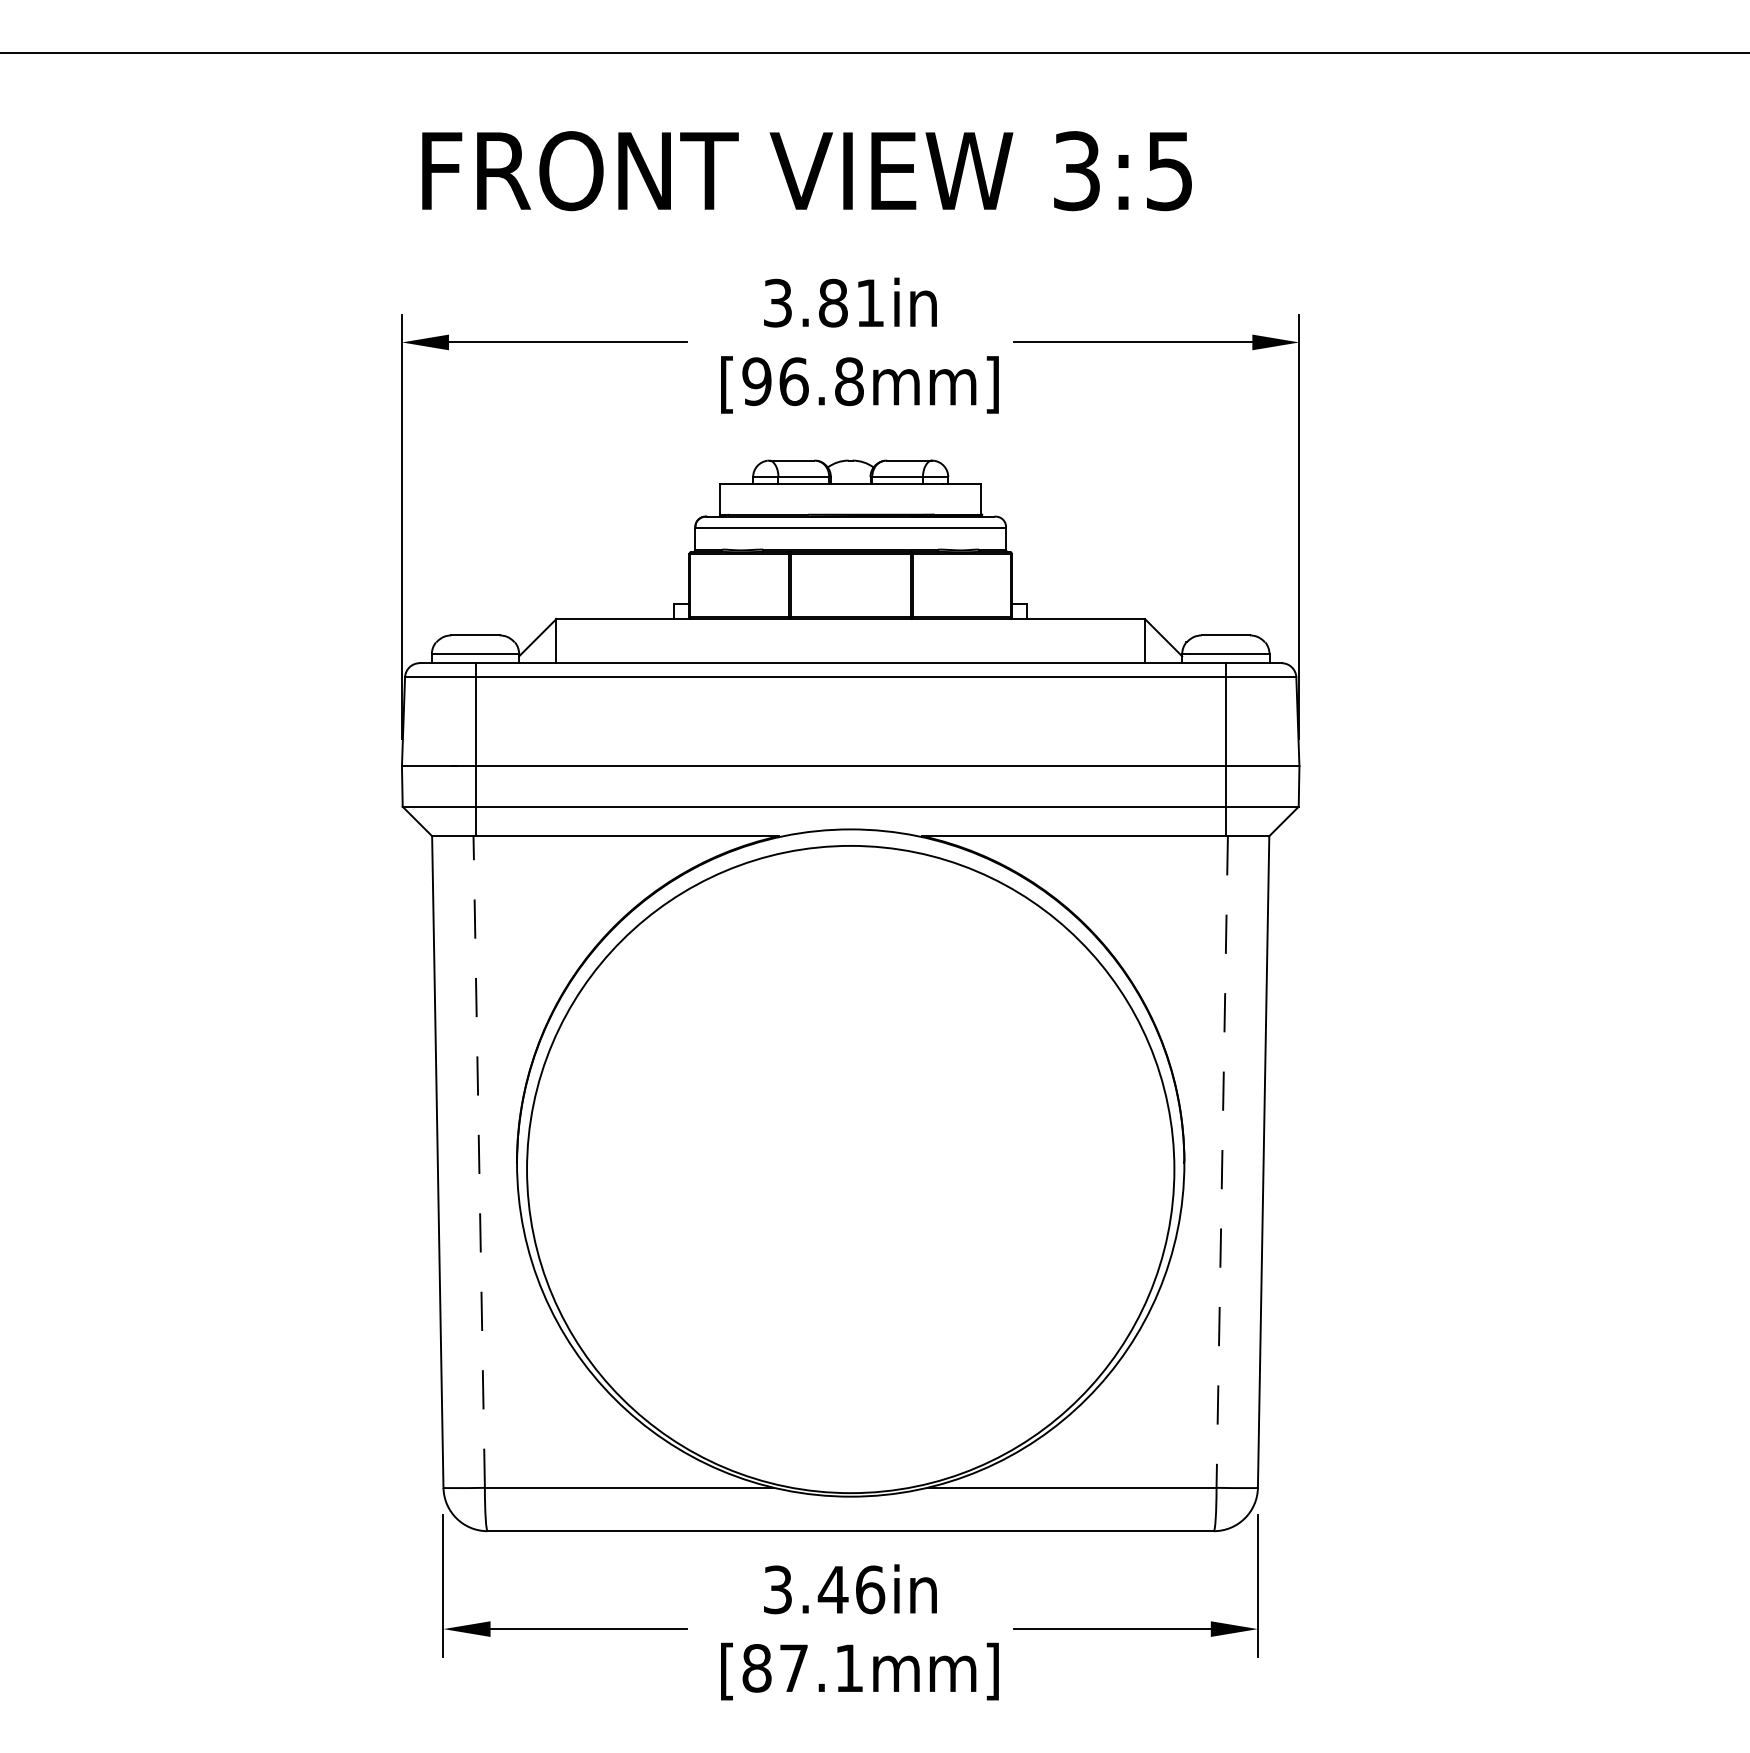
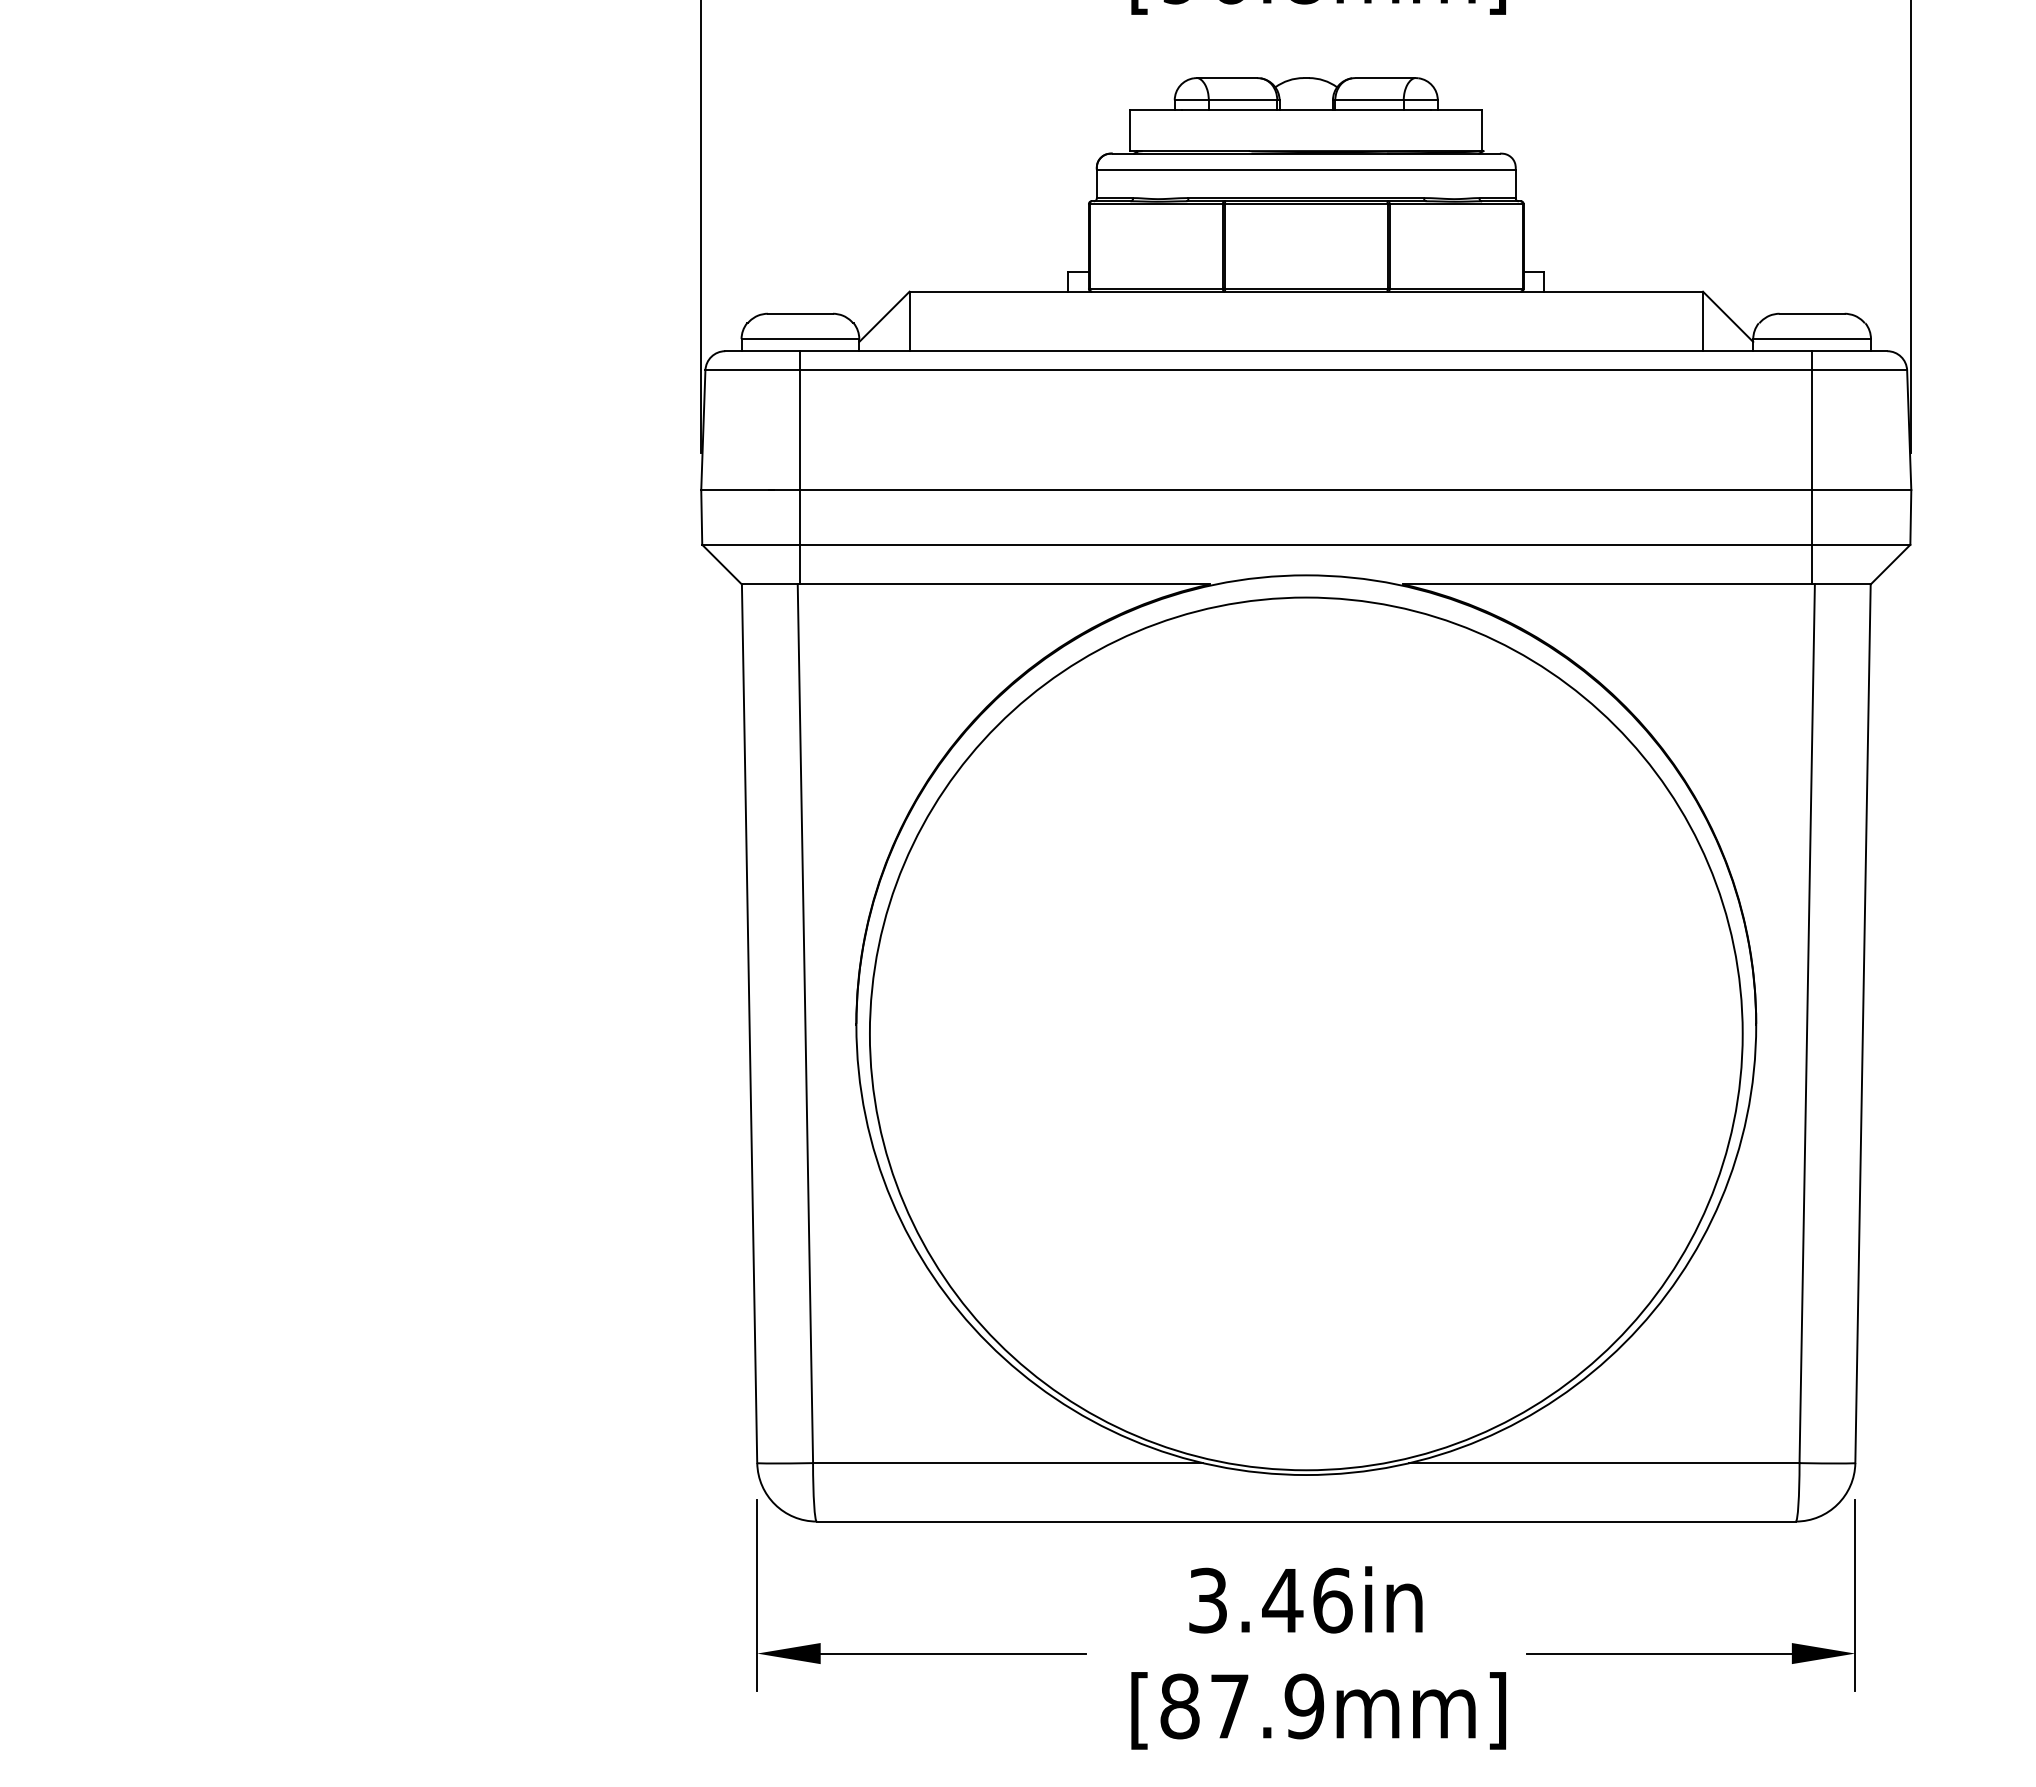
line: (479, 1162) -> (805, 1024), dashed -> solid
line: (1222, 1162) -> (1807, 1024), dashed -> solid
text: (848, 1668) -> (1303, 1706), [87.1mm] -> [87.9mm]

